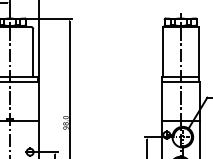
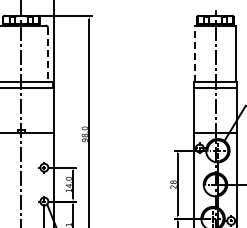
line: (162, 51) -> (194, 53), solid -> dashed
line: (33, 53) -> (48, 55), solid -> dashed

